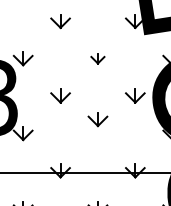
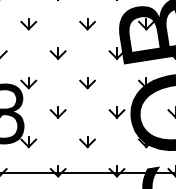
part: (97, 59) -> (87, 83), size x1.43
part: (97, 120) -> (87, 142), moved

